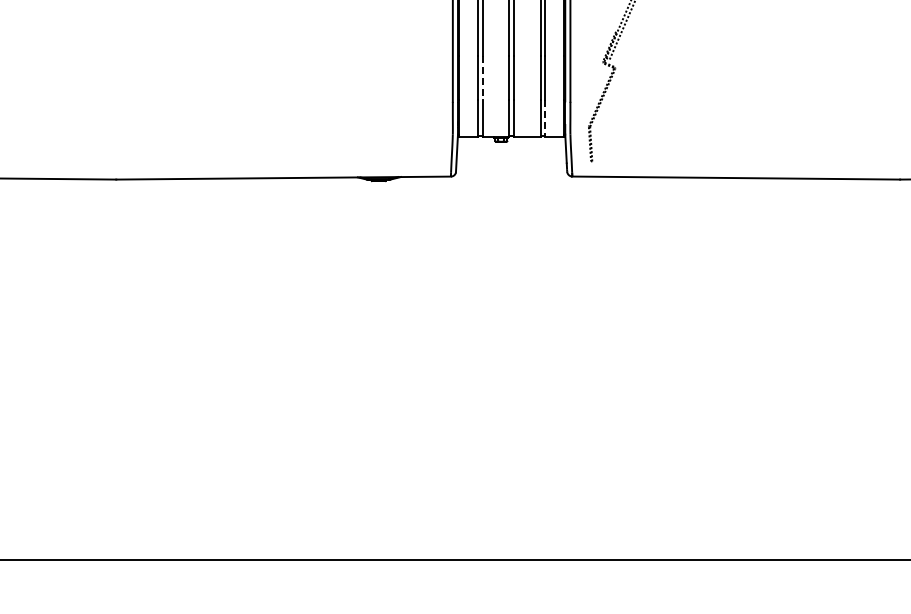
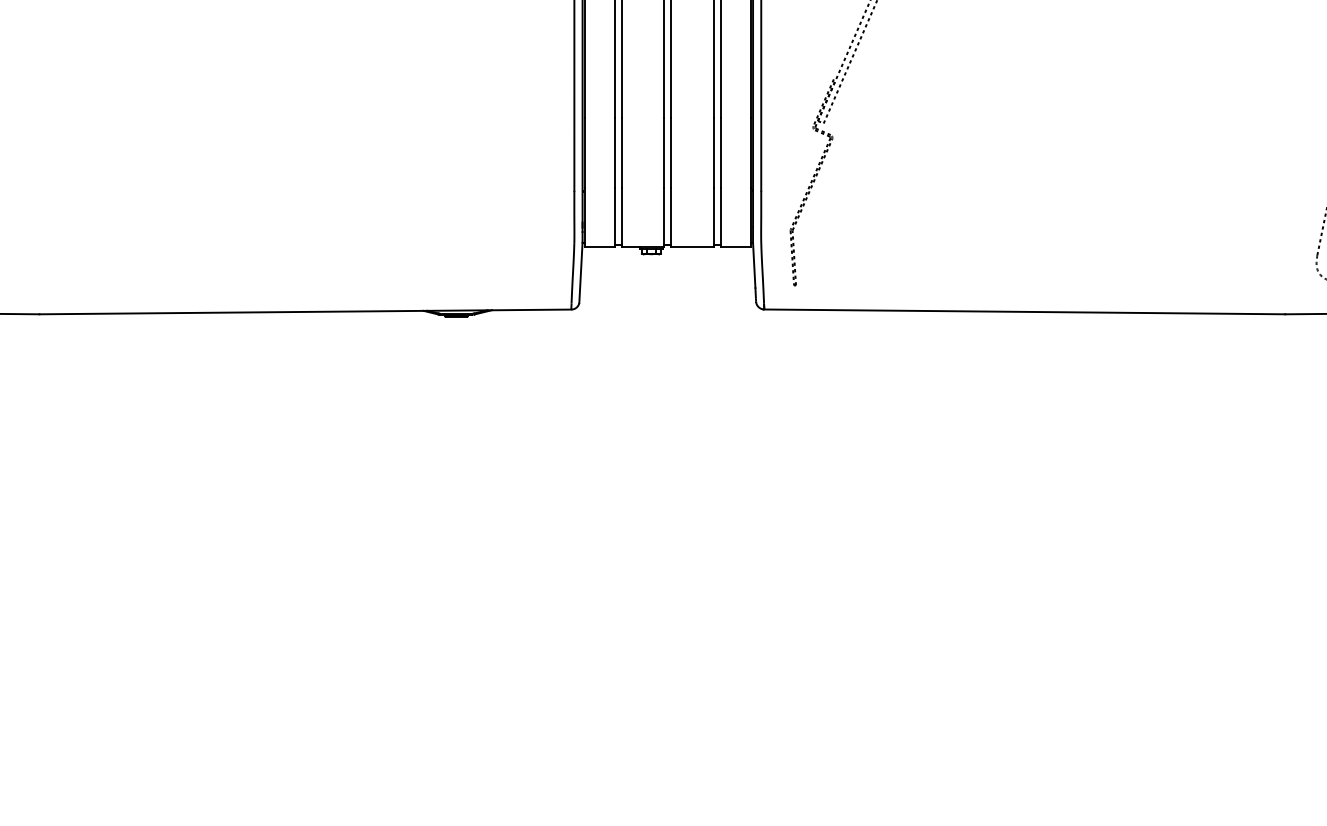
line: (482, 78) -> (621, 153), dashed -> solid
line: (545, 118) -> (721, 217), dashed -> solid

